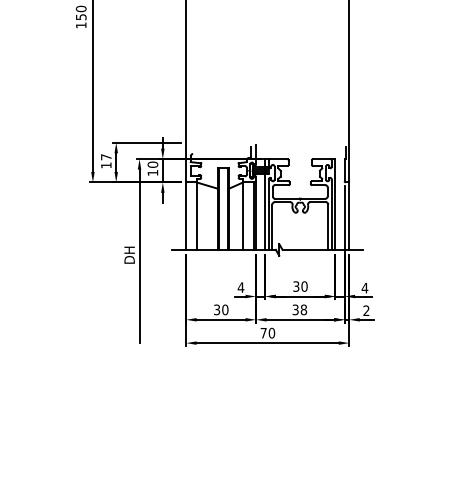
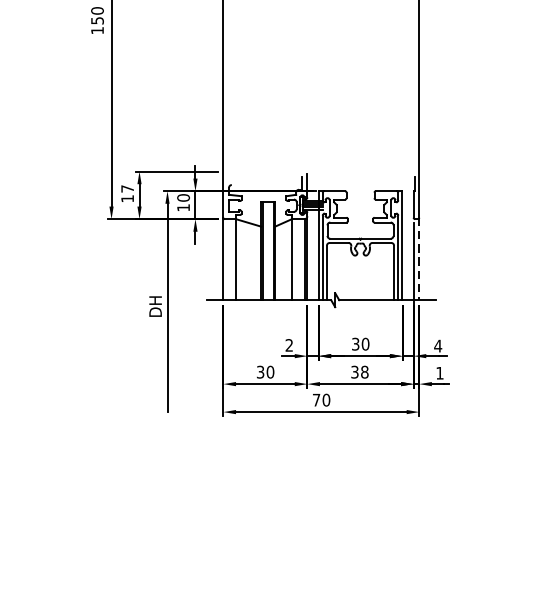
line: (349, 216) -> (419, 260), solid -> dashed
text: (240, 287) -> (288, 345), 4 -> 2
text: (366, 310) -> (439, 372), 2 -> 1

